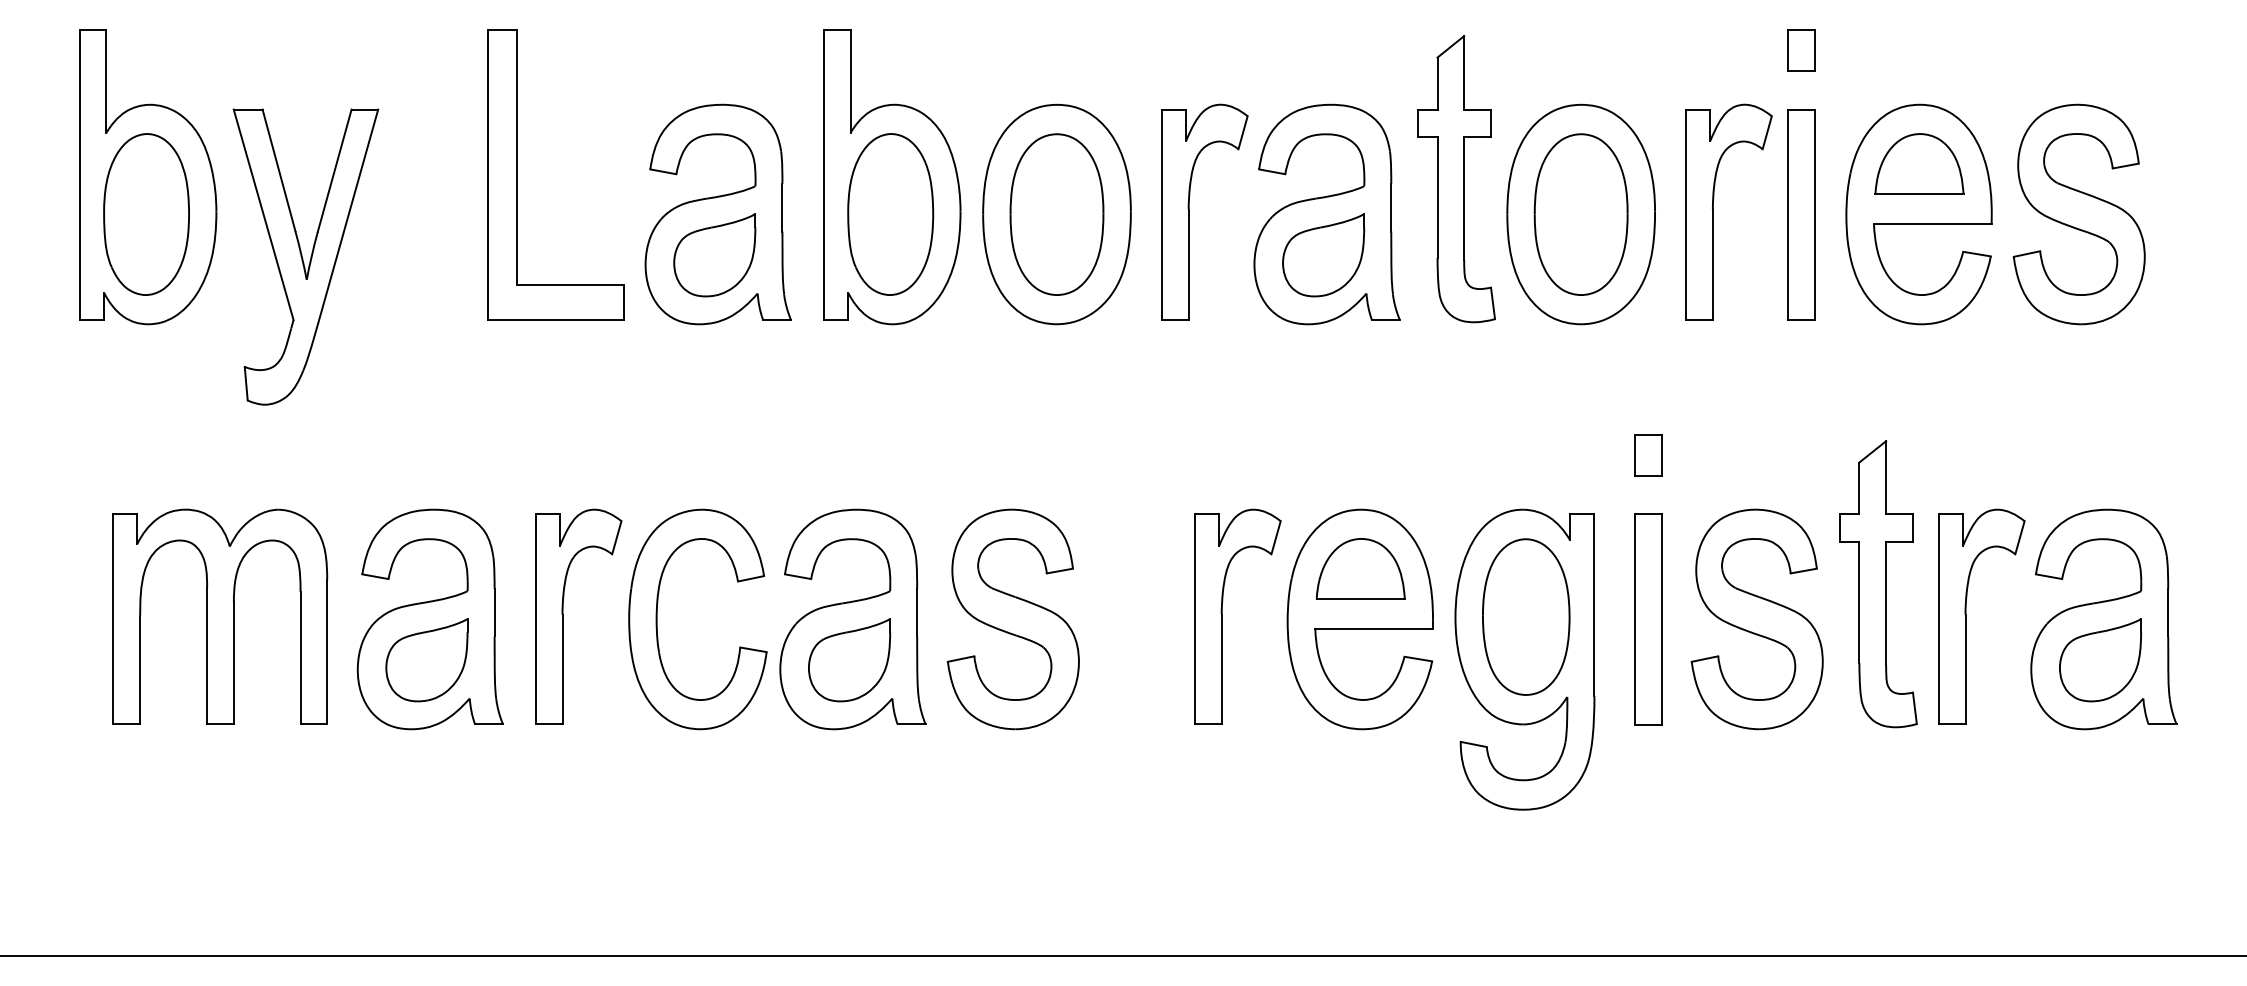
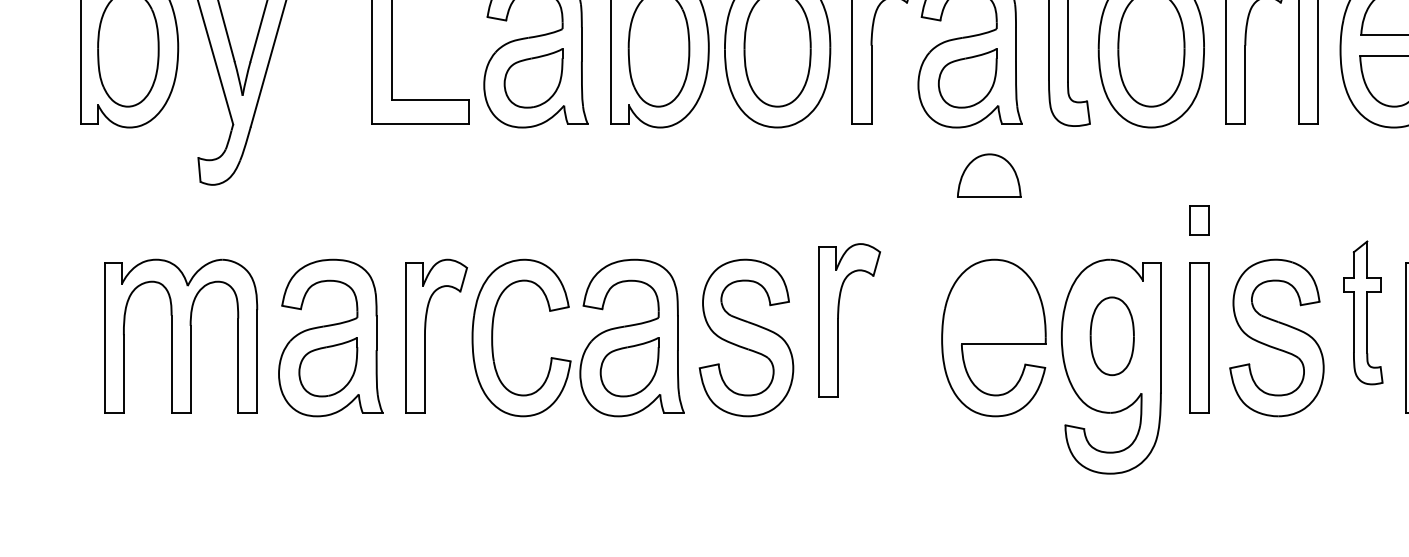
part: (1360, 568) -> (989, 175), moved
part: (1878, 584) -> (1363, 313), size x0.7
part: (1222, 616) -> (838, 320), moved
part: (1526, 616) -> (1112, 335), size x0.7

